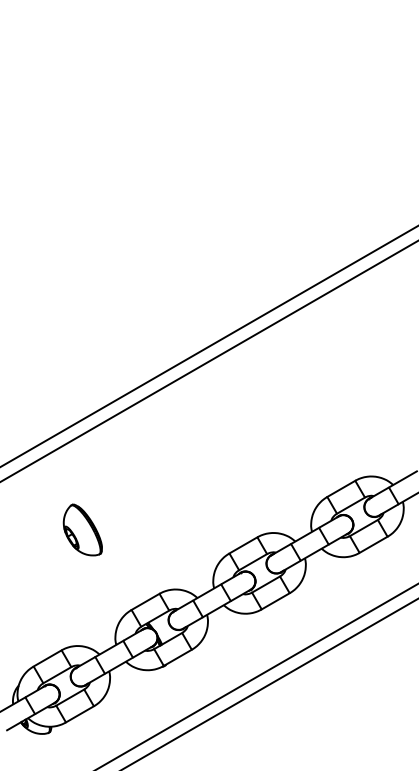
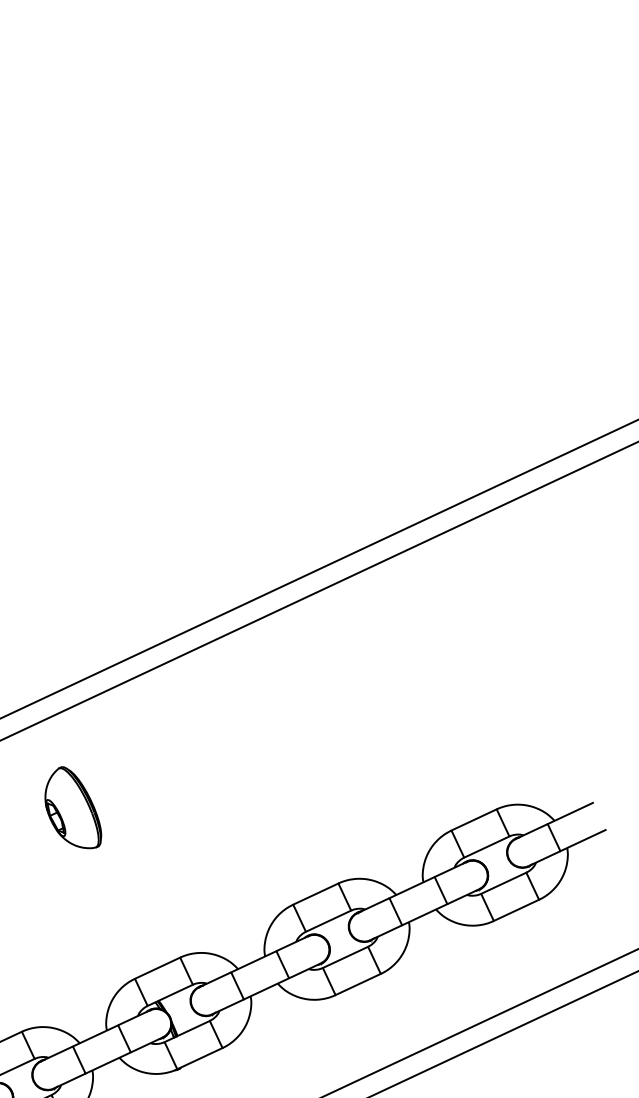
part: (82, 529) -> (73, 806), moved

